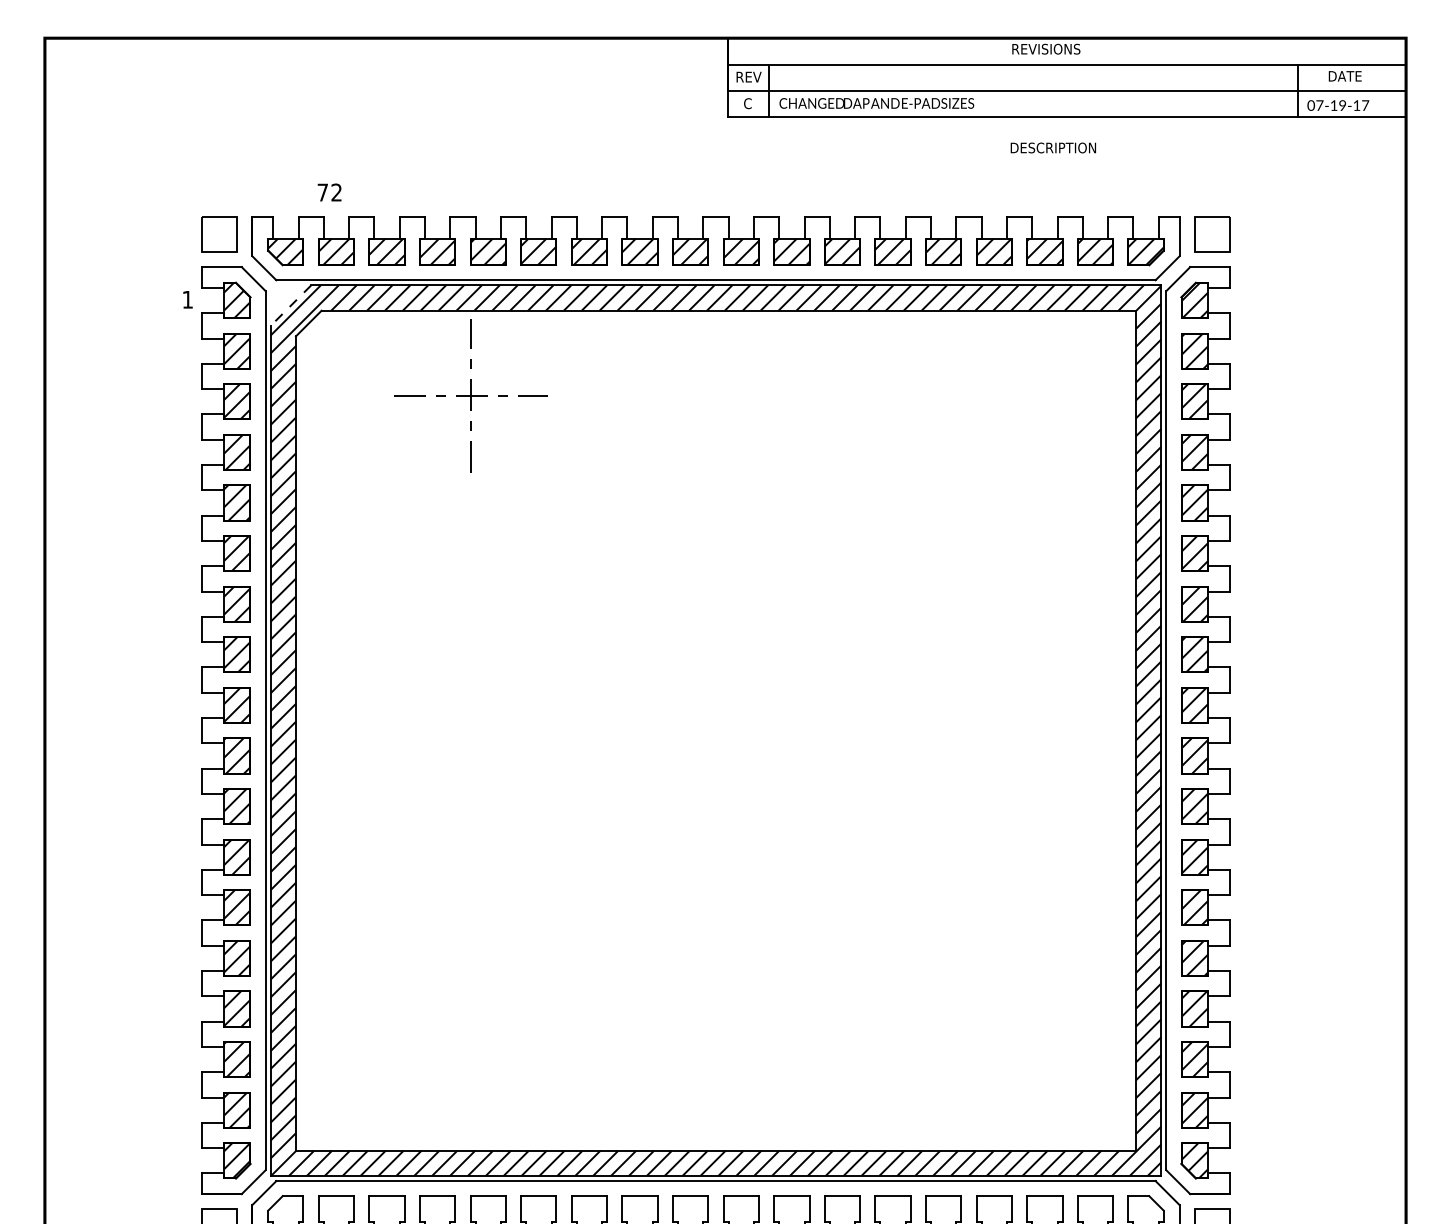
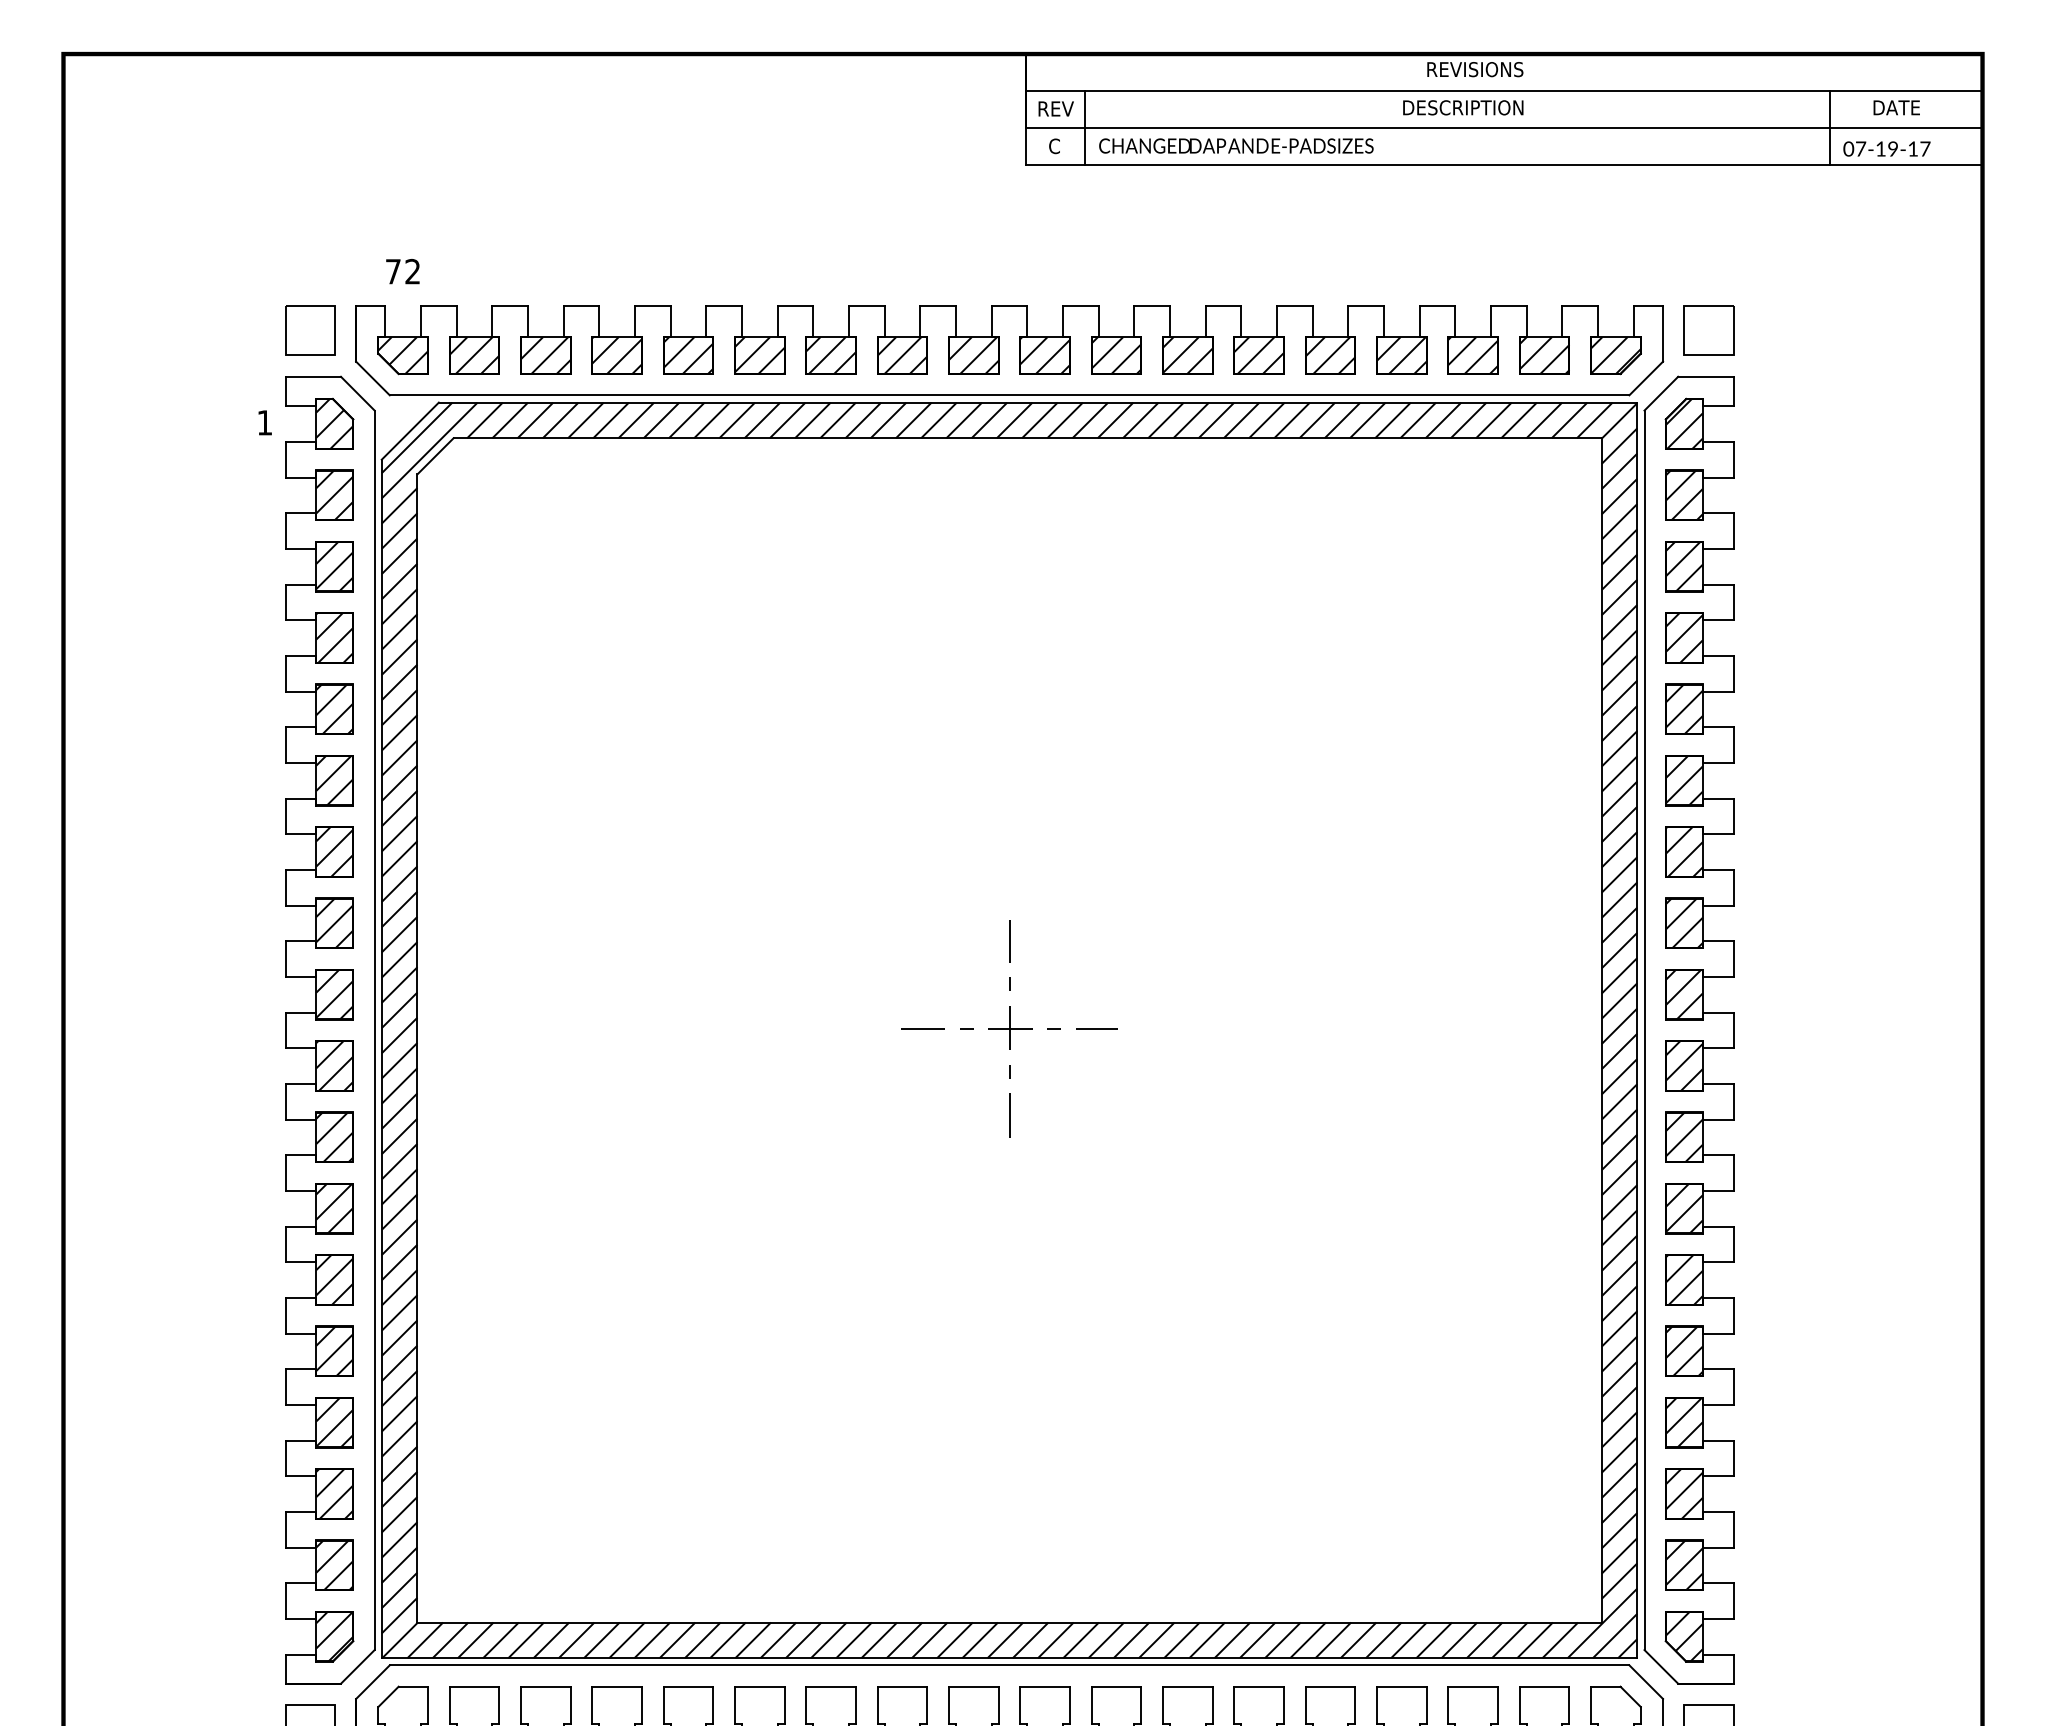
text: (1053, 147) -> (1463, 107), moved
text: (329, 192) -> (402, 271), moved
line: (290, 305) -> (409, 431), dashed -> solid
part: (471, 395) -> (1009, 1028), moved

